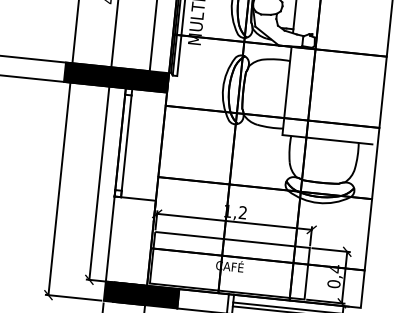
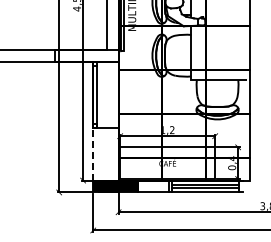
fill: (115, 76) -> (86, 55), removed
line: (110, 237) -> (93, 153), solid -> dashed

